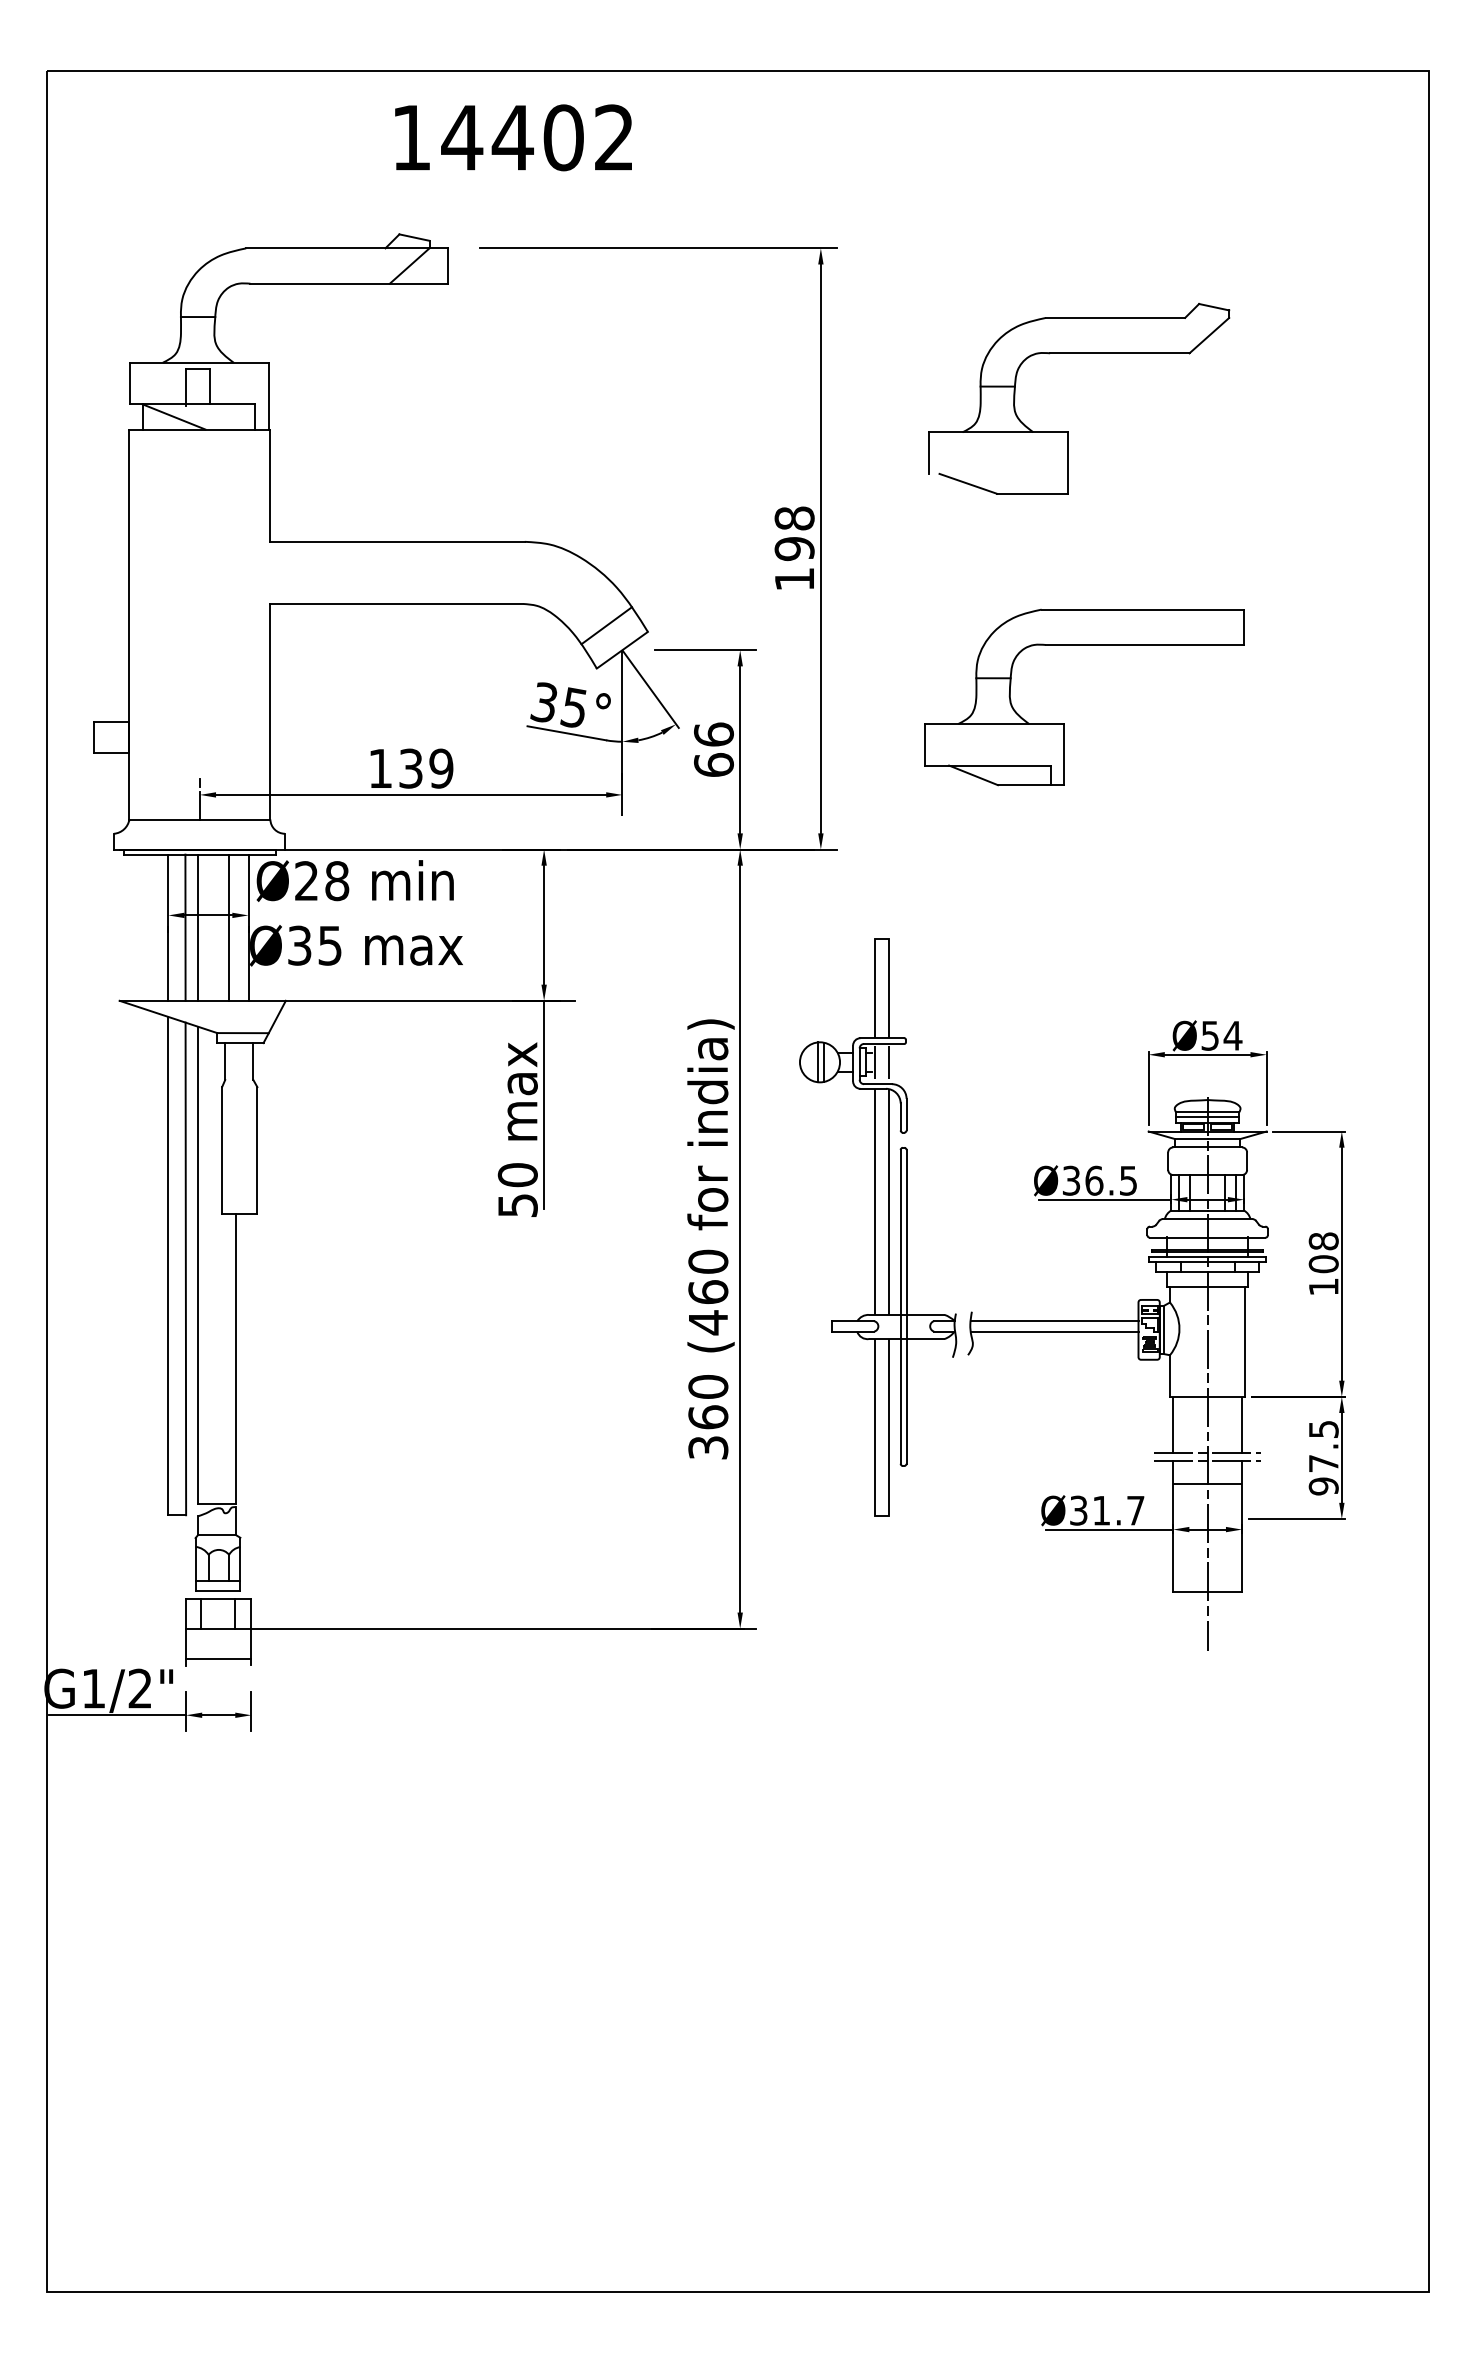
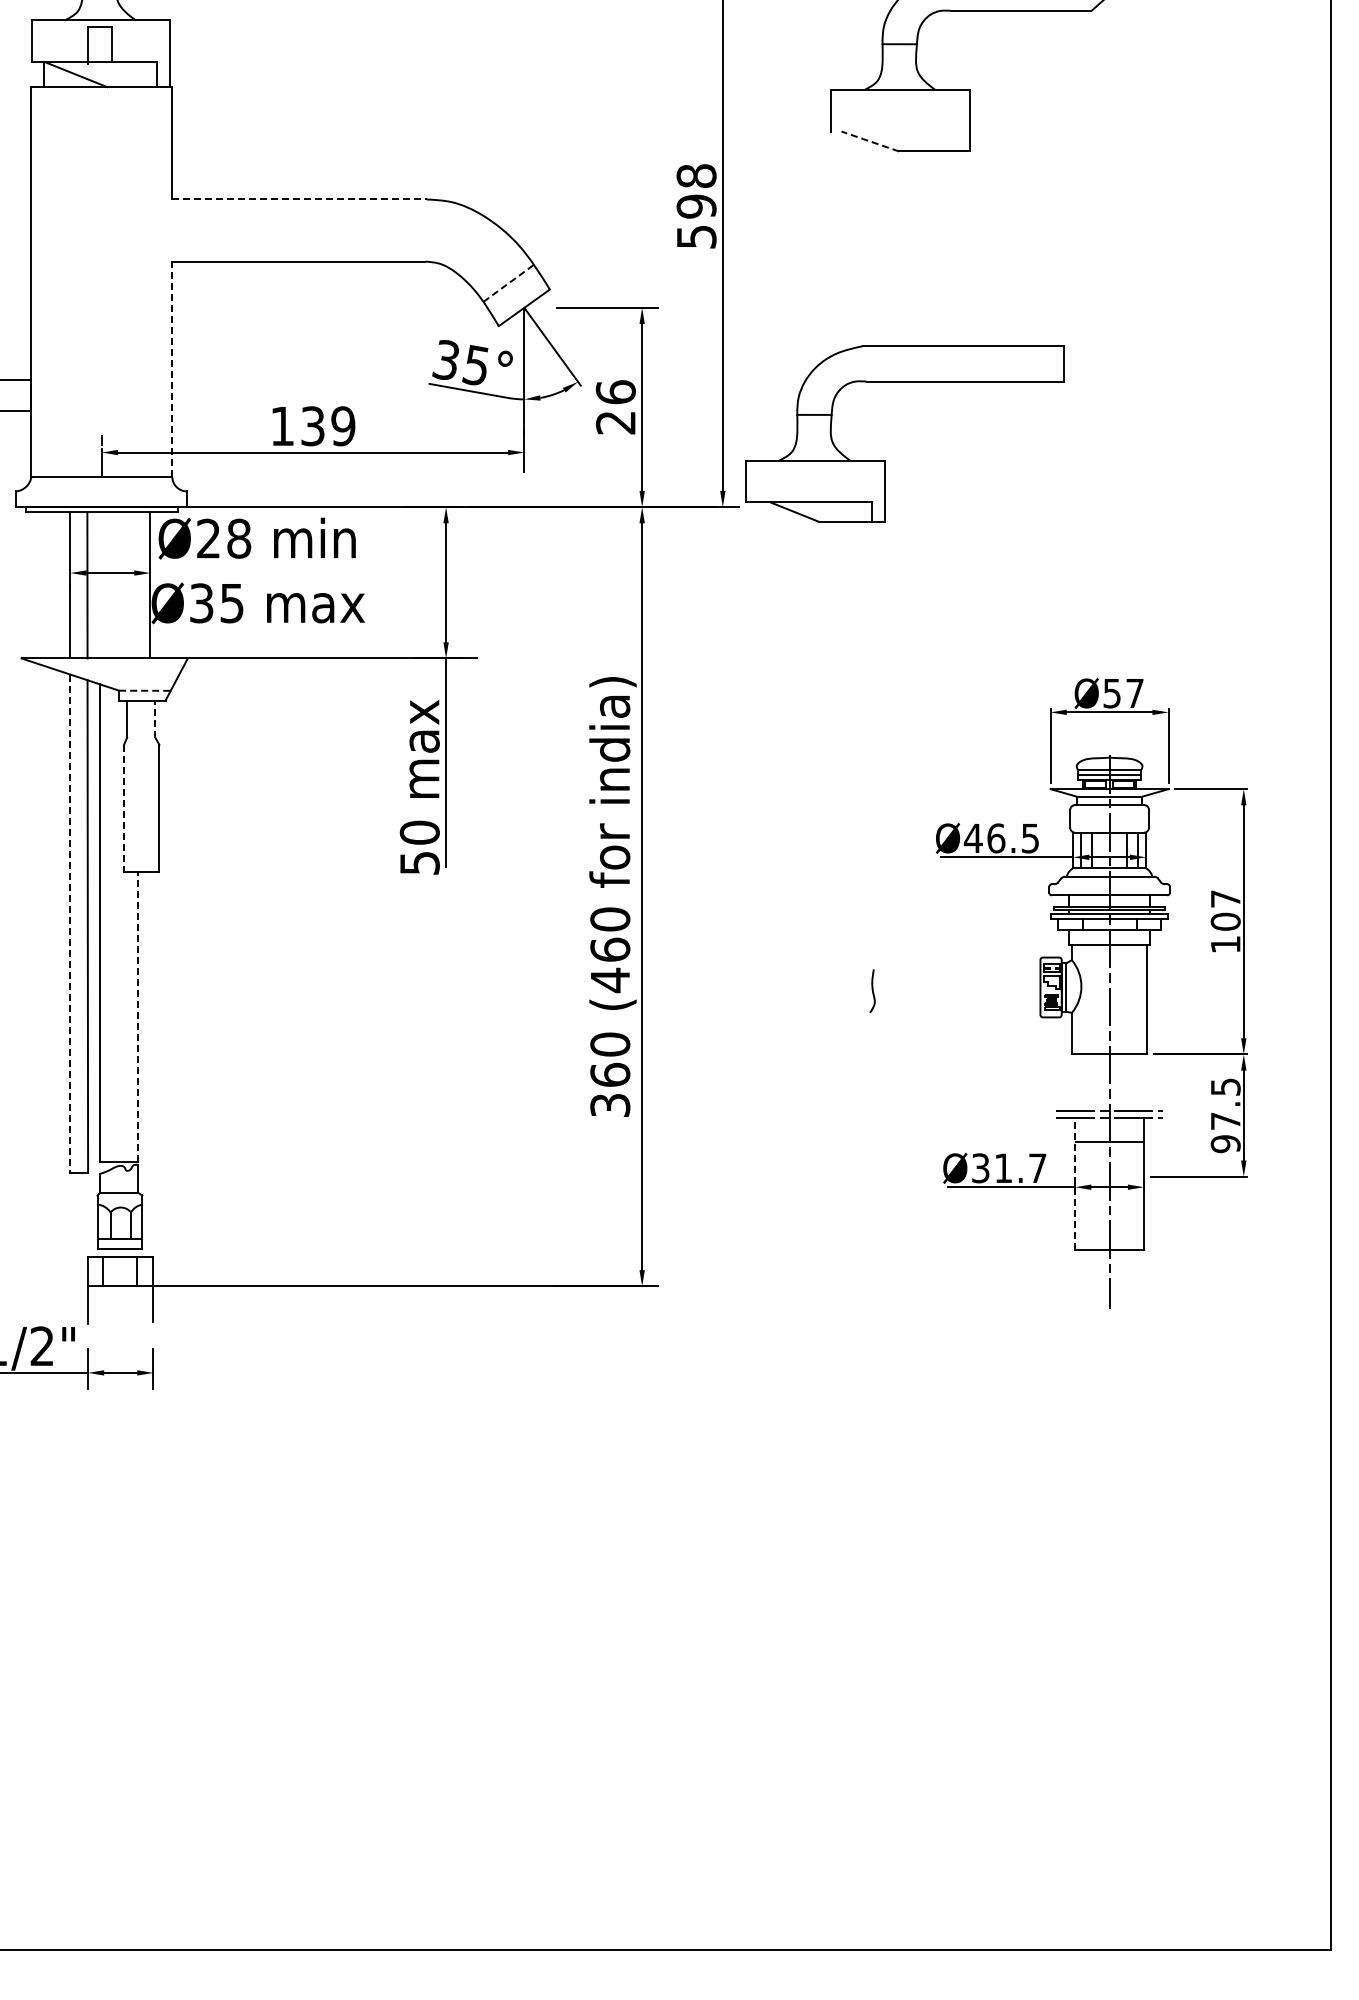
line: (967, 483) -> (869, 141), solid -> dashed
line: (398, 541) -> (300, 199), solid -> dashed
text: (794, 579) -> (696, 237), 198 -> 598
line: (607, 625) -> (509, 283), solid -> dashed
line: (270, 711) -> (172, 369), solid -> dashed
part: (1064, 723) -> (885, 460), moved
text: (713, 764) -> (615, 422), 66 -> 26
line: (197, 927) -> (99, 585), removed
line: (228, 927) -> (130, 585), removed
line: (243, 1033) -> (145, 691), solid -> dashed
text: (1232, 1035) -> (1134, 693), Ø54 -> Ø57
line: (253, 1061) -> (155, 719), solid -> dashed
line: (222, 1150) -> (124, 808), solid -> dashed
text: (1071, 1180) -> (973, 838), Ø36.5 -> Ø46.5
part: (878, 1227) -> (780, 885), removed
text: (1323, 1241) -> (1225, 899), 108 -> 107
line: (168, 1266) -> (70, 924), solid -> dashed
line: (1054, 1321) -> (956, 979), removed
line: (1054, 1331) -> (956, 989), removed
line: (235, 1358) -> (137, 1016), solid -> dashed
line: (1173, 1425) -> (1075, 1083), removed
line: (1242, 1425) -> (1144, 1083), removed
line: (1173, 1526) -> (1075, 1184), solid -> dashed
line: (218, 1659) -> (120, 1317), removed

